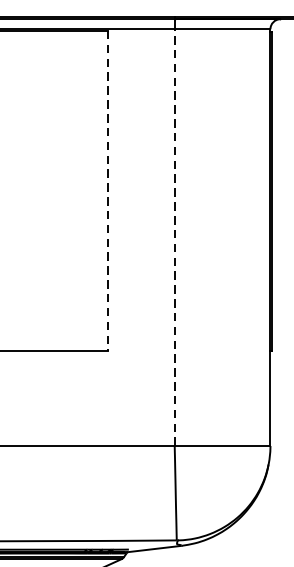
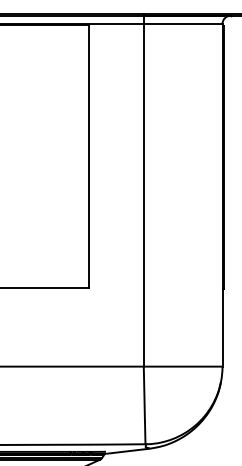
line: (108, 190) -> (89, 156), dashed -> solid
line: (174, 236) -> (143, 194), dashed -> solid

